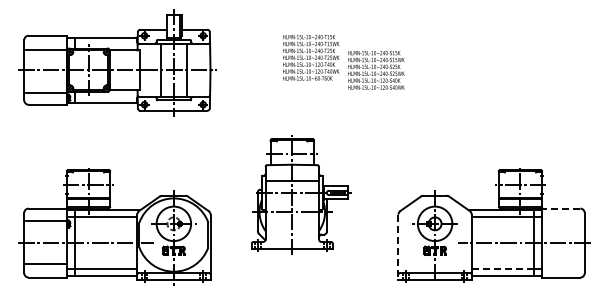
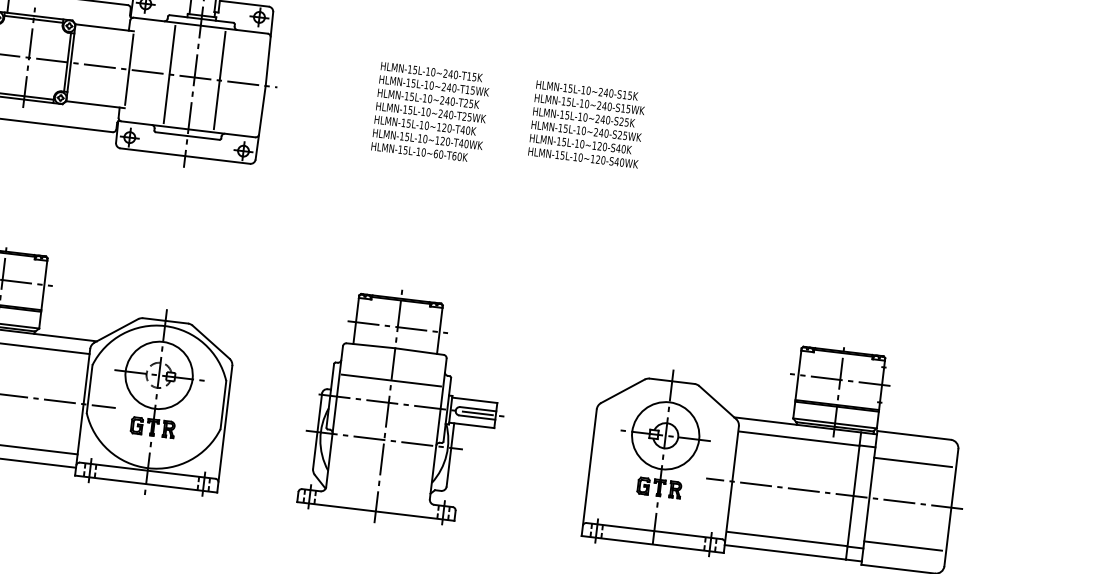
text: (311, 57) -> (431, 112), moved
part: (301, 194) -> (406, 408), moved
line: (561, 208) -> (914, 435), dashed -> solid
line: (562, 222) -> (913, 462), added
line: (398, 247) -> (589, 473), dashed -> solid
line: (562, 265) -> (903, 546), added
line: (503, 268) -> (788, 538), dashed -> solid

